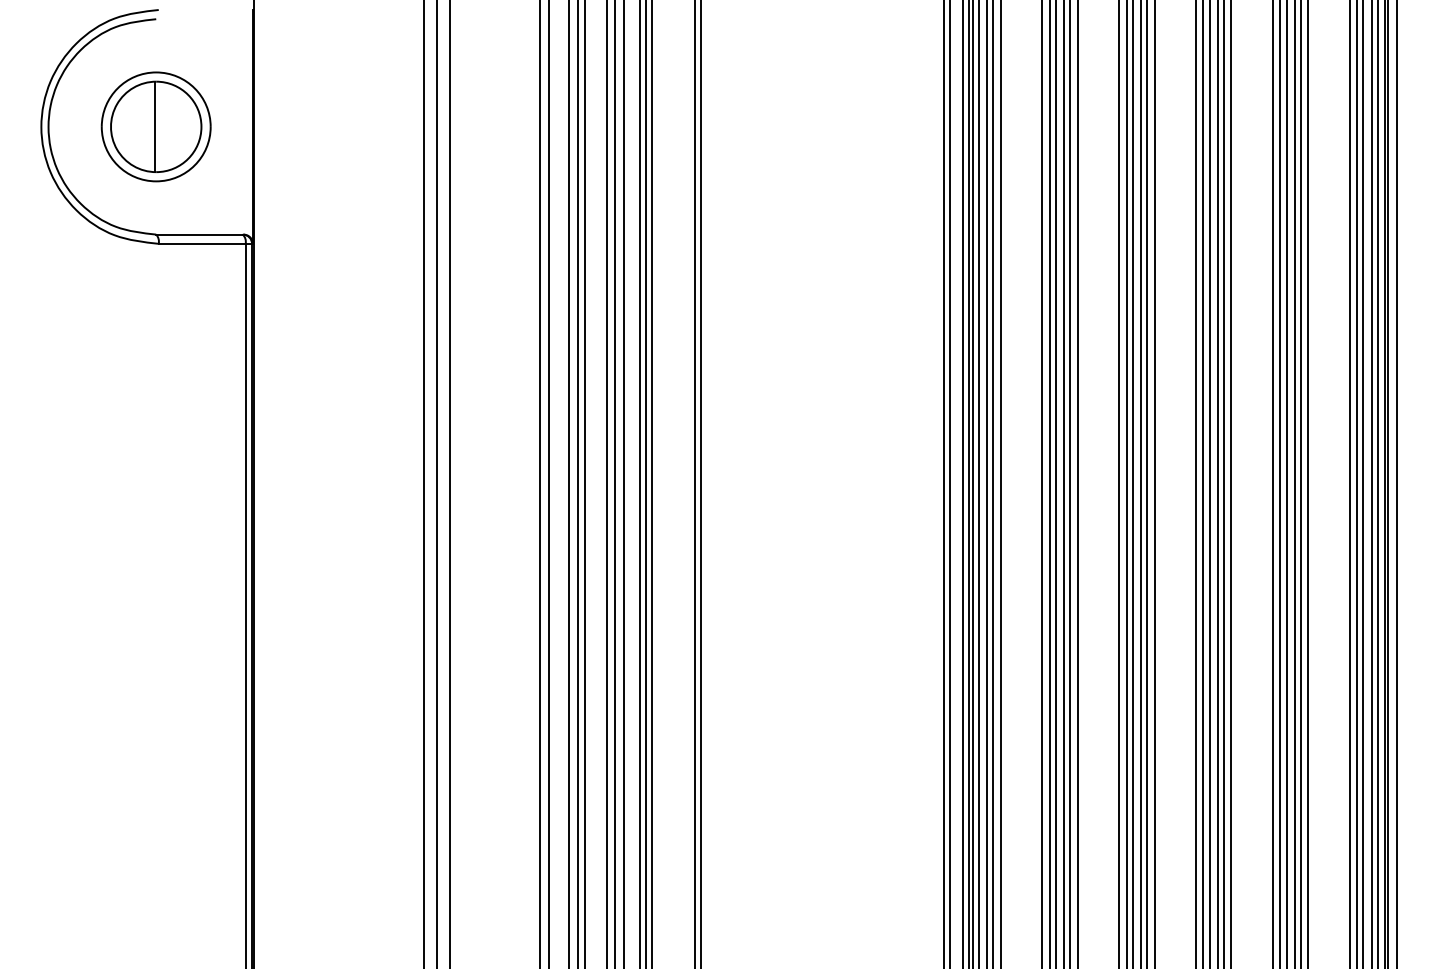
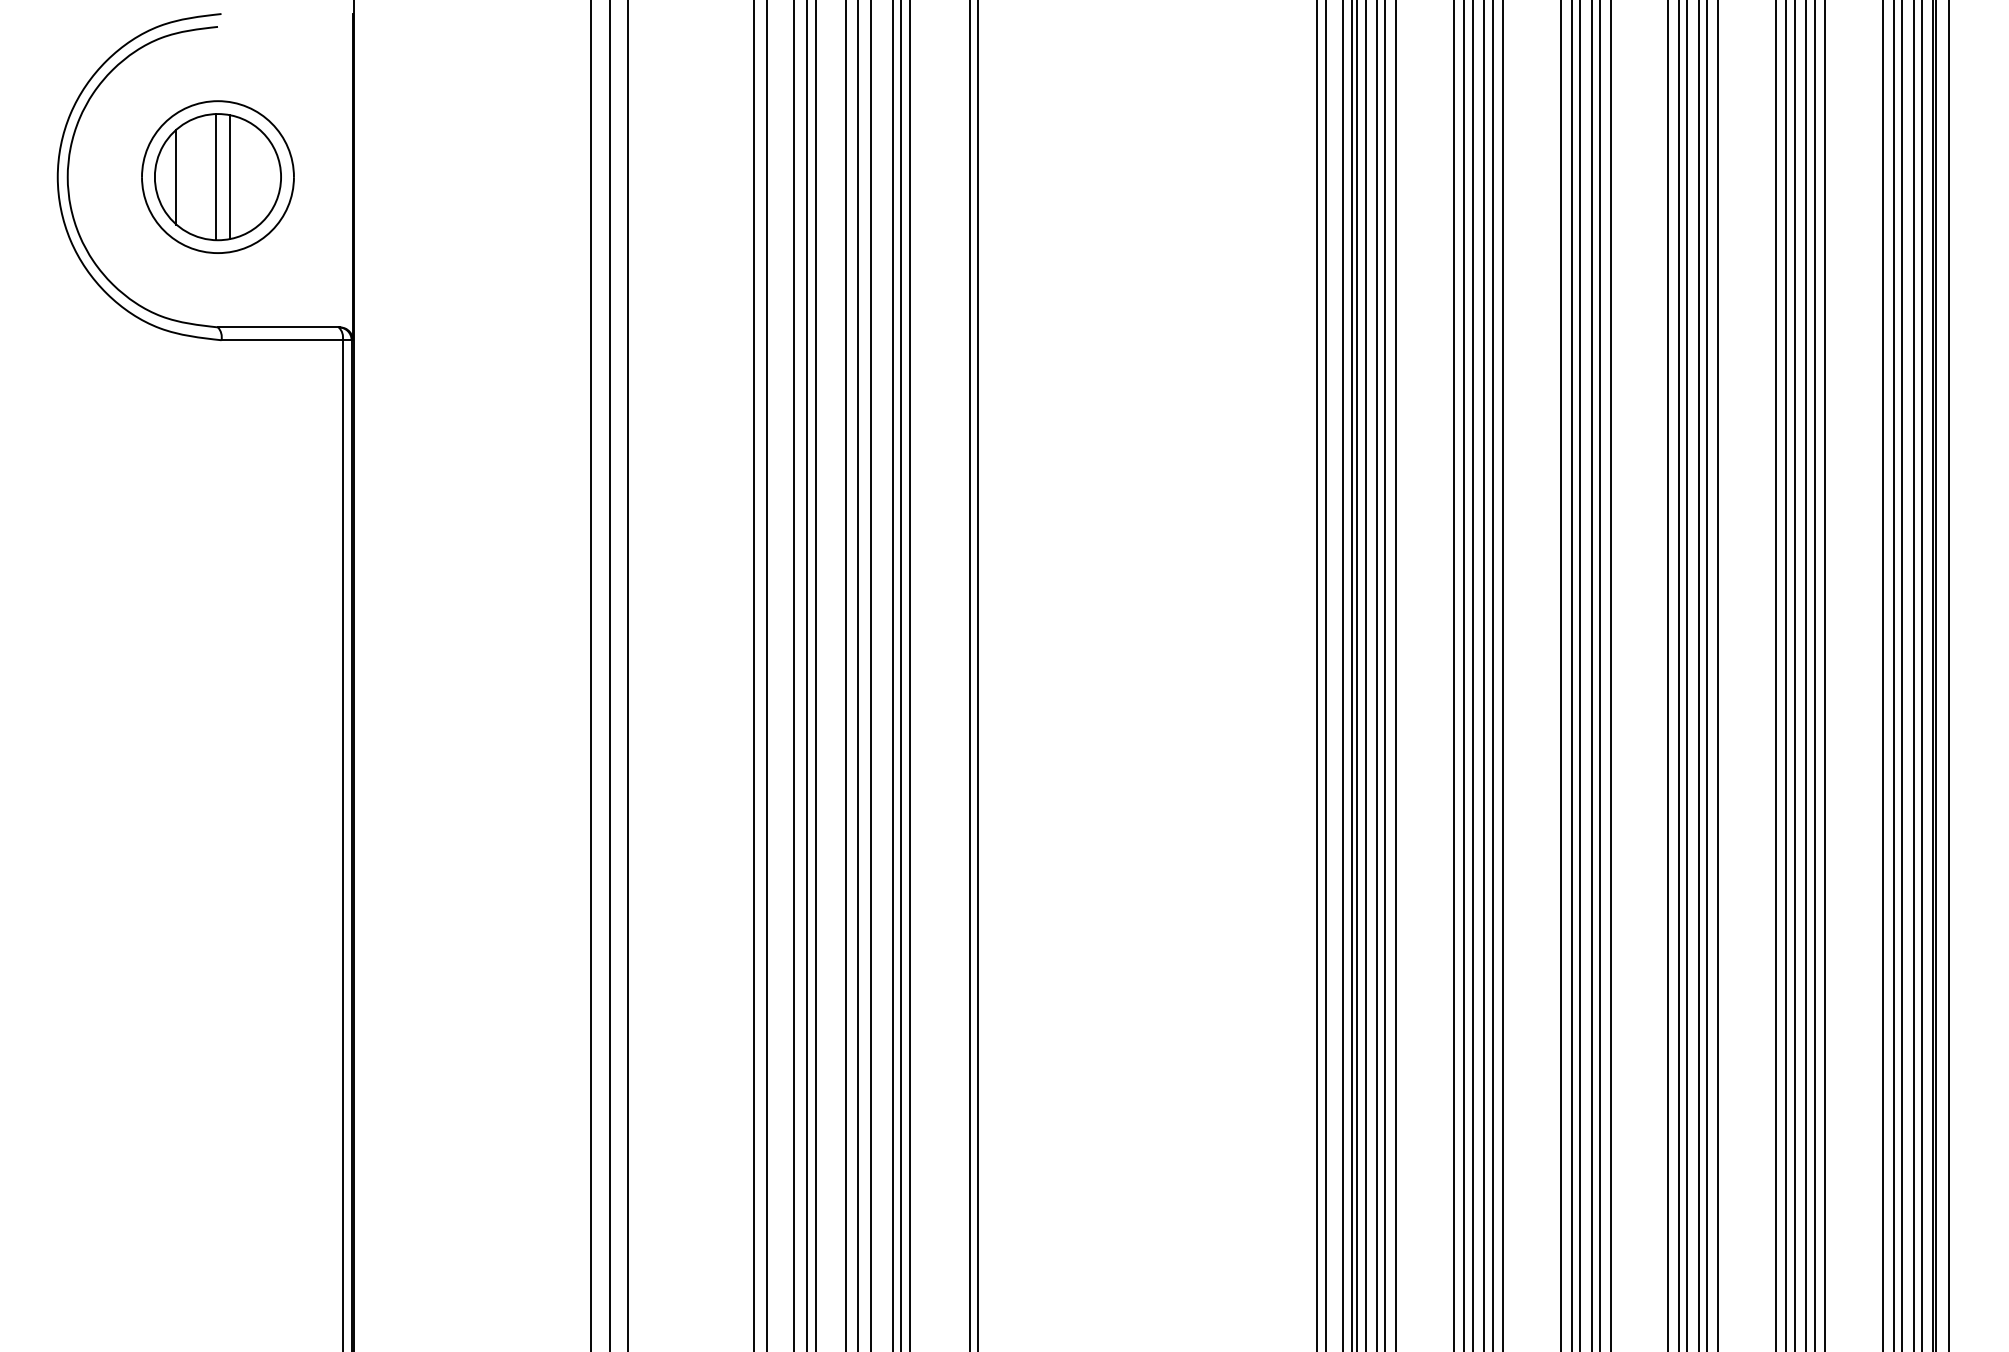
line: (126, 126) -> (176, 176), added
line: (164, 127) -> (229, 177), added

